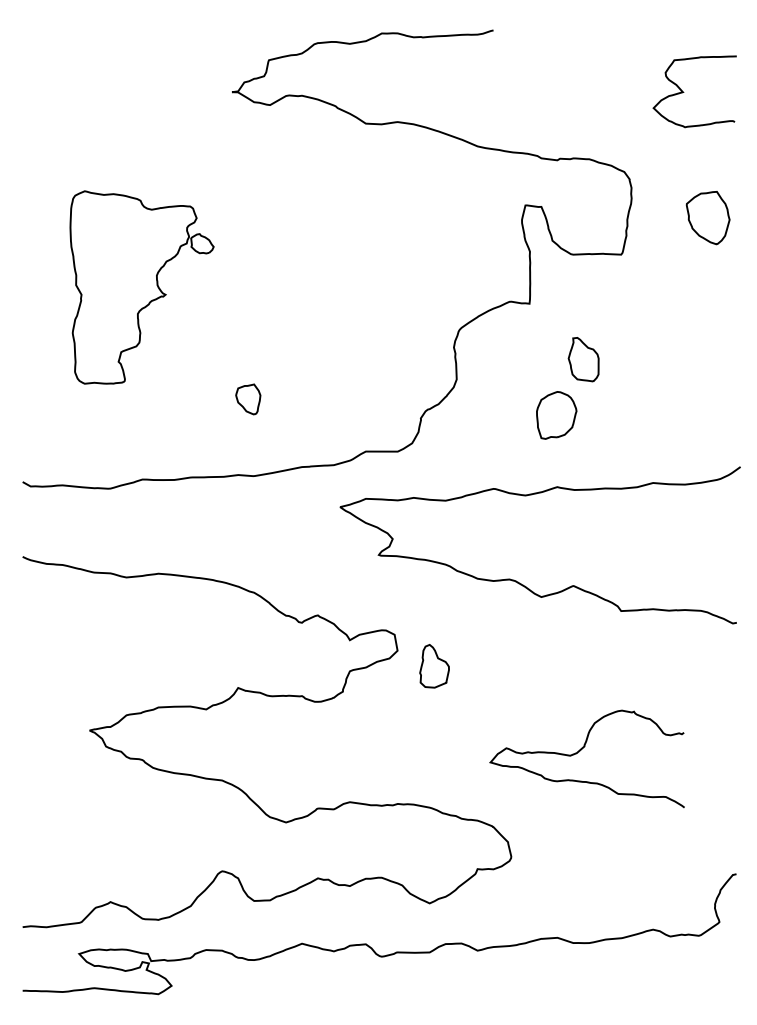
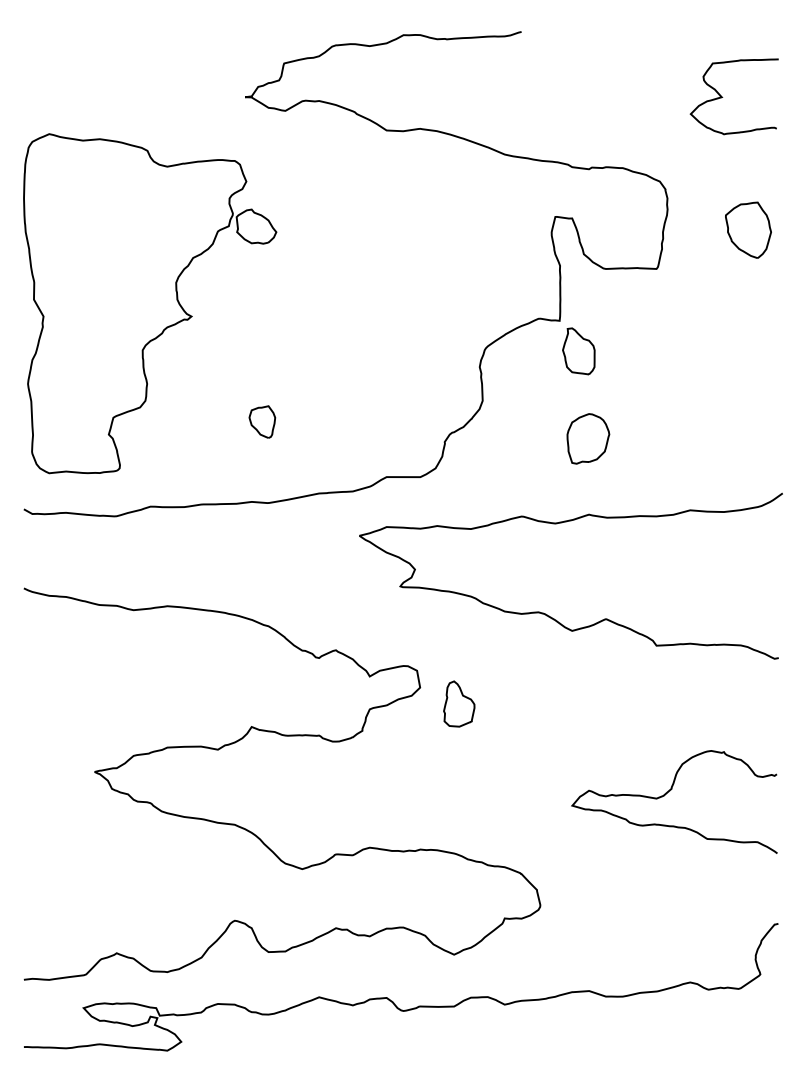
part: (141, 287) -> (149, 303), size x1.67
part: (583, 359) -> (578, 351), moved
curve: (580, 751) -> (667, 794), moved

